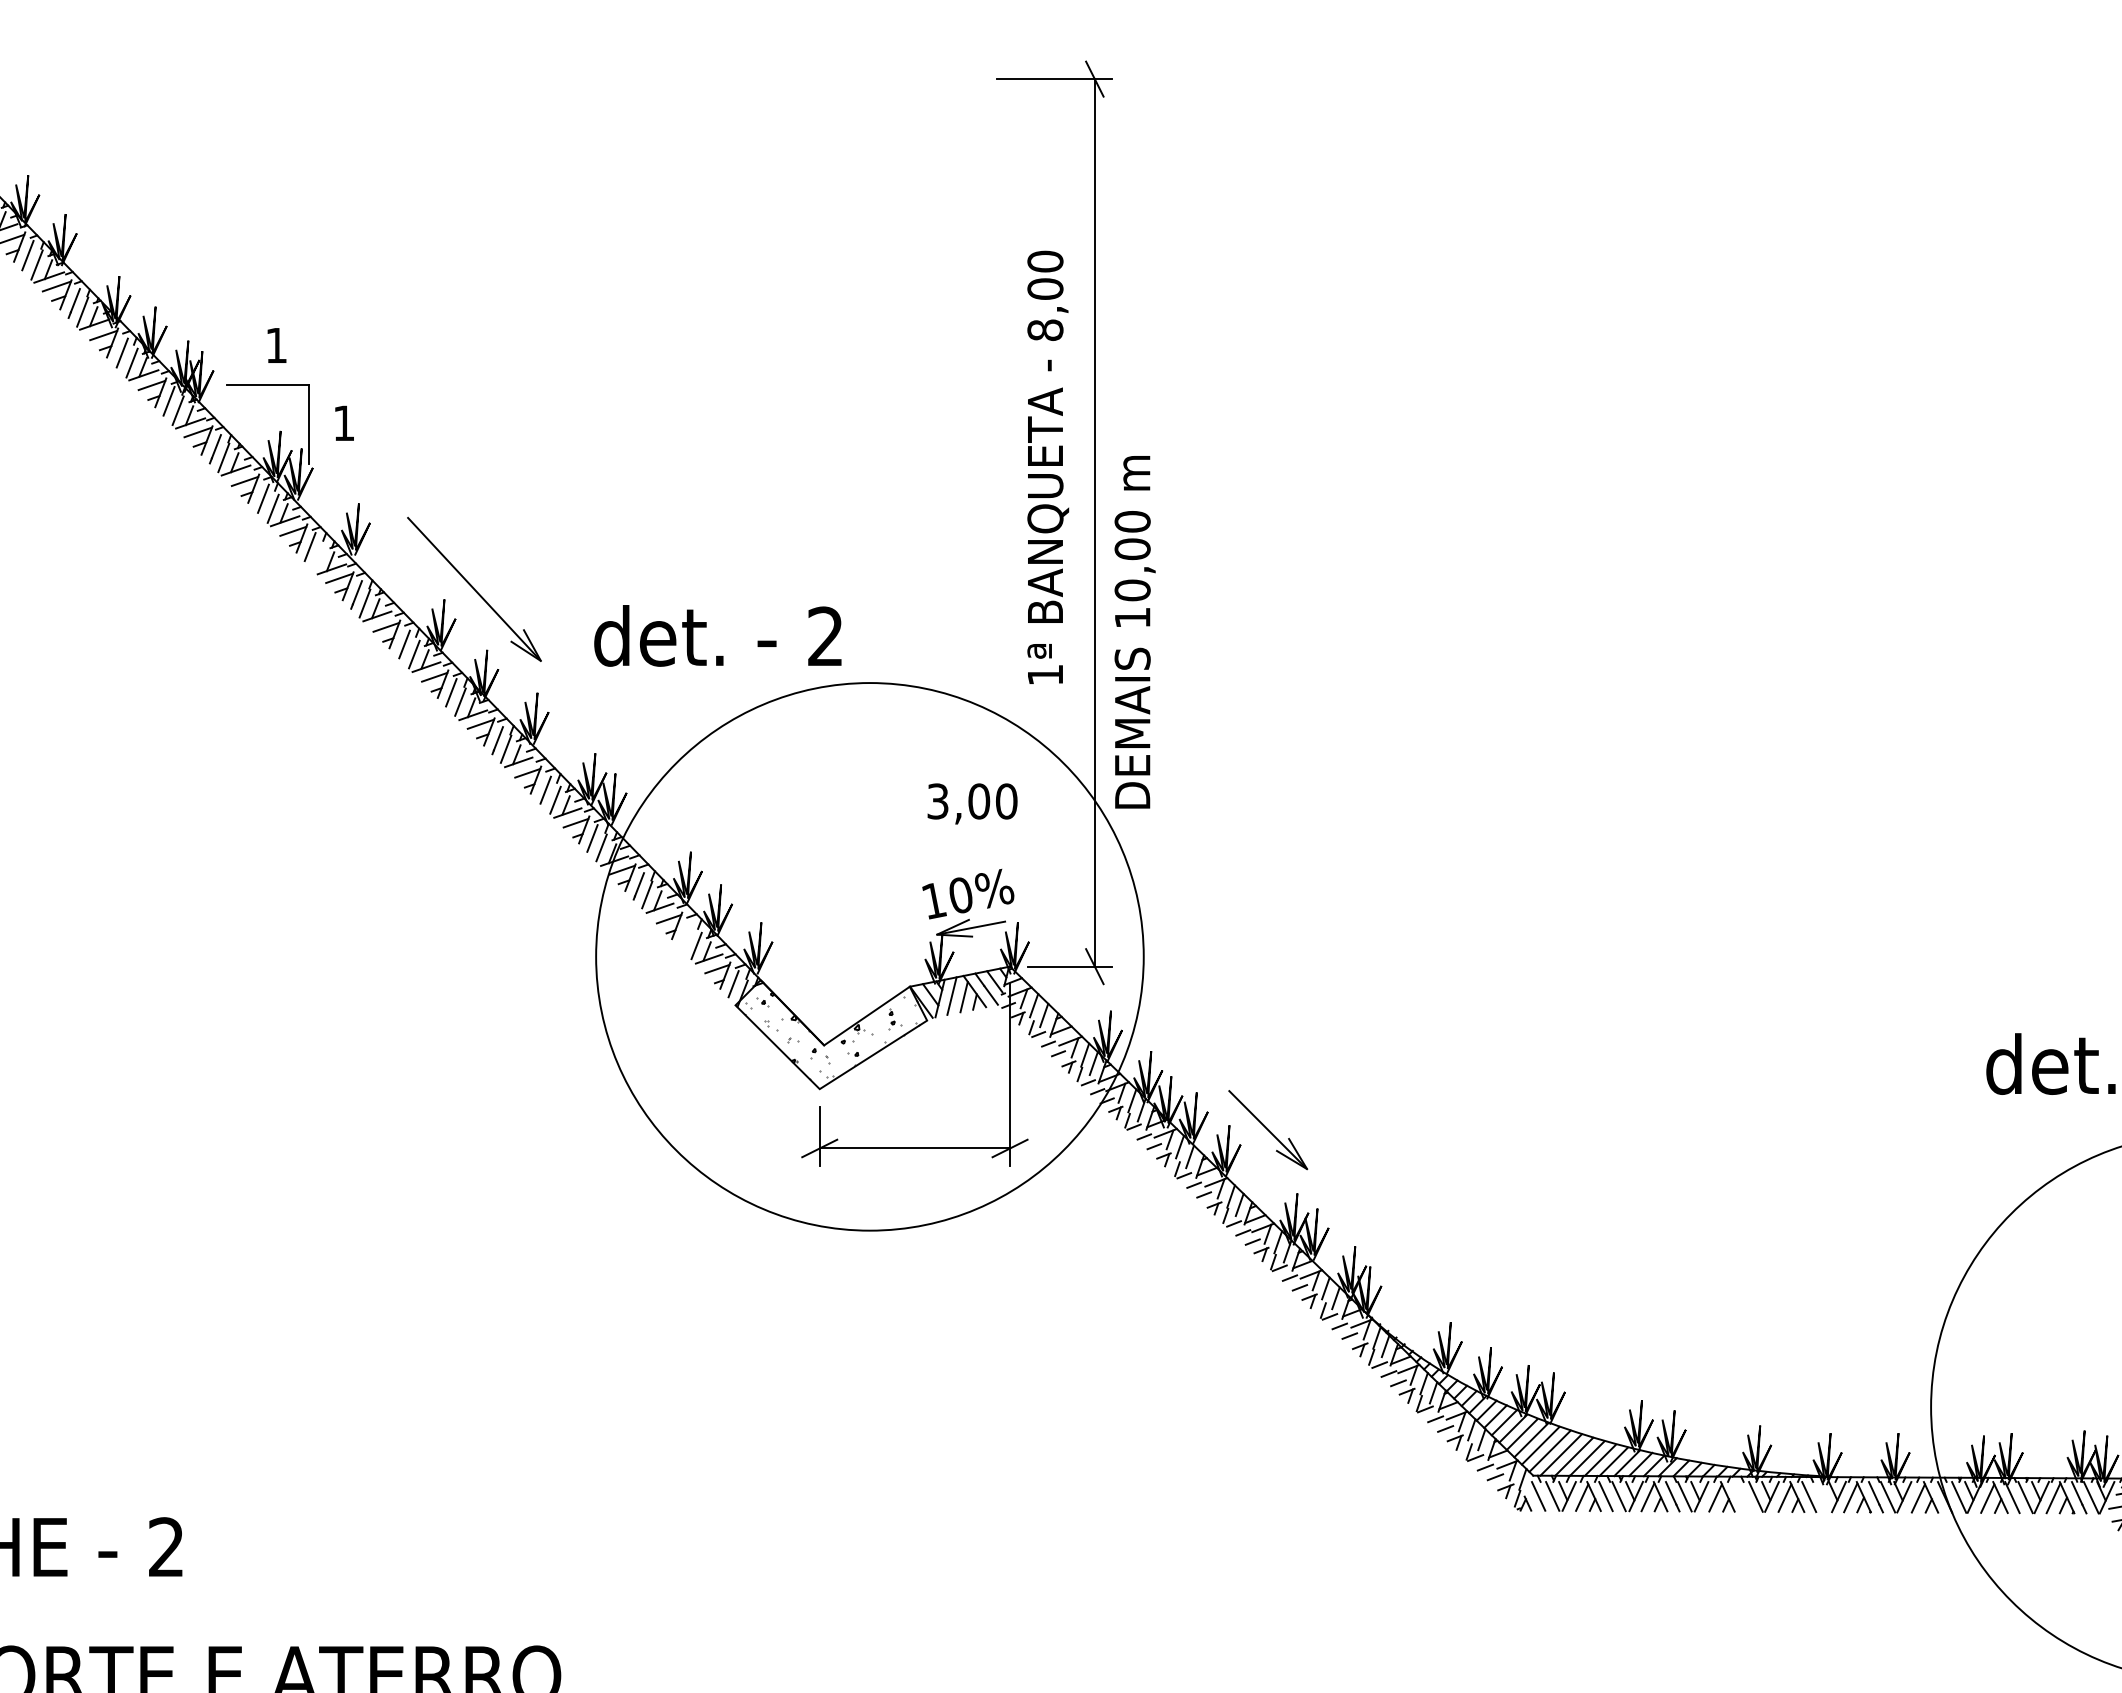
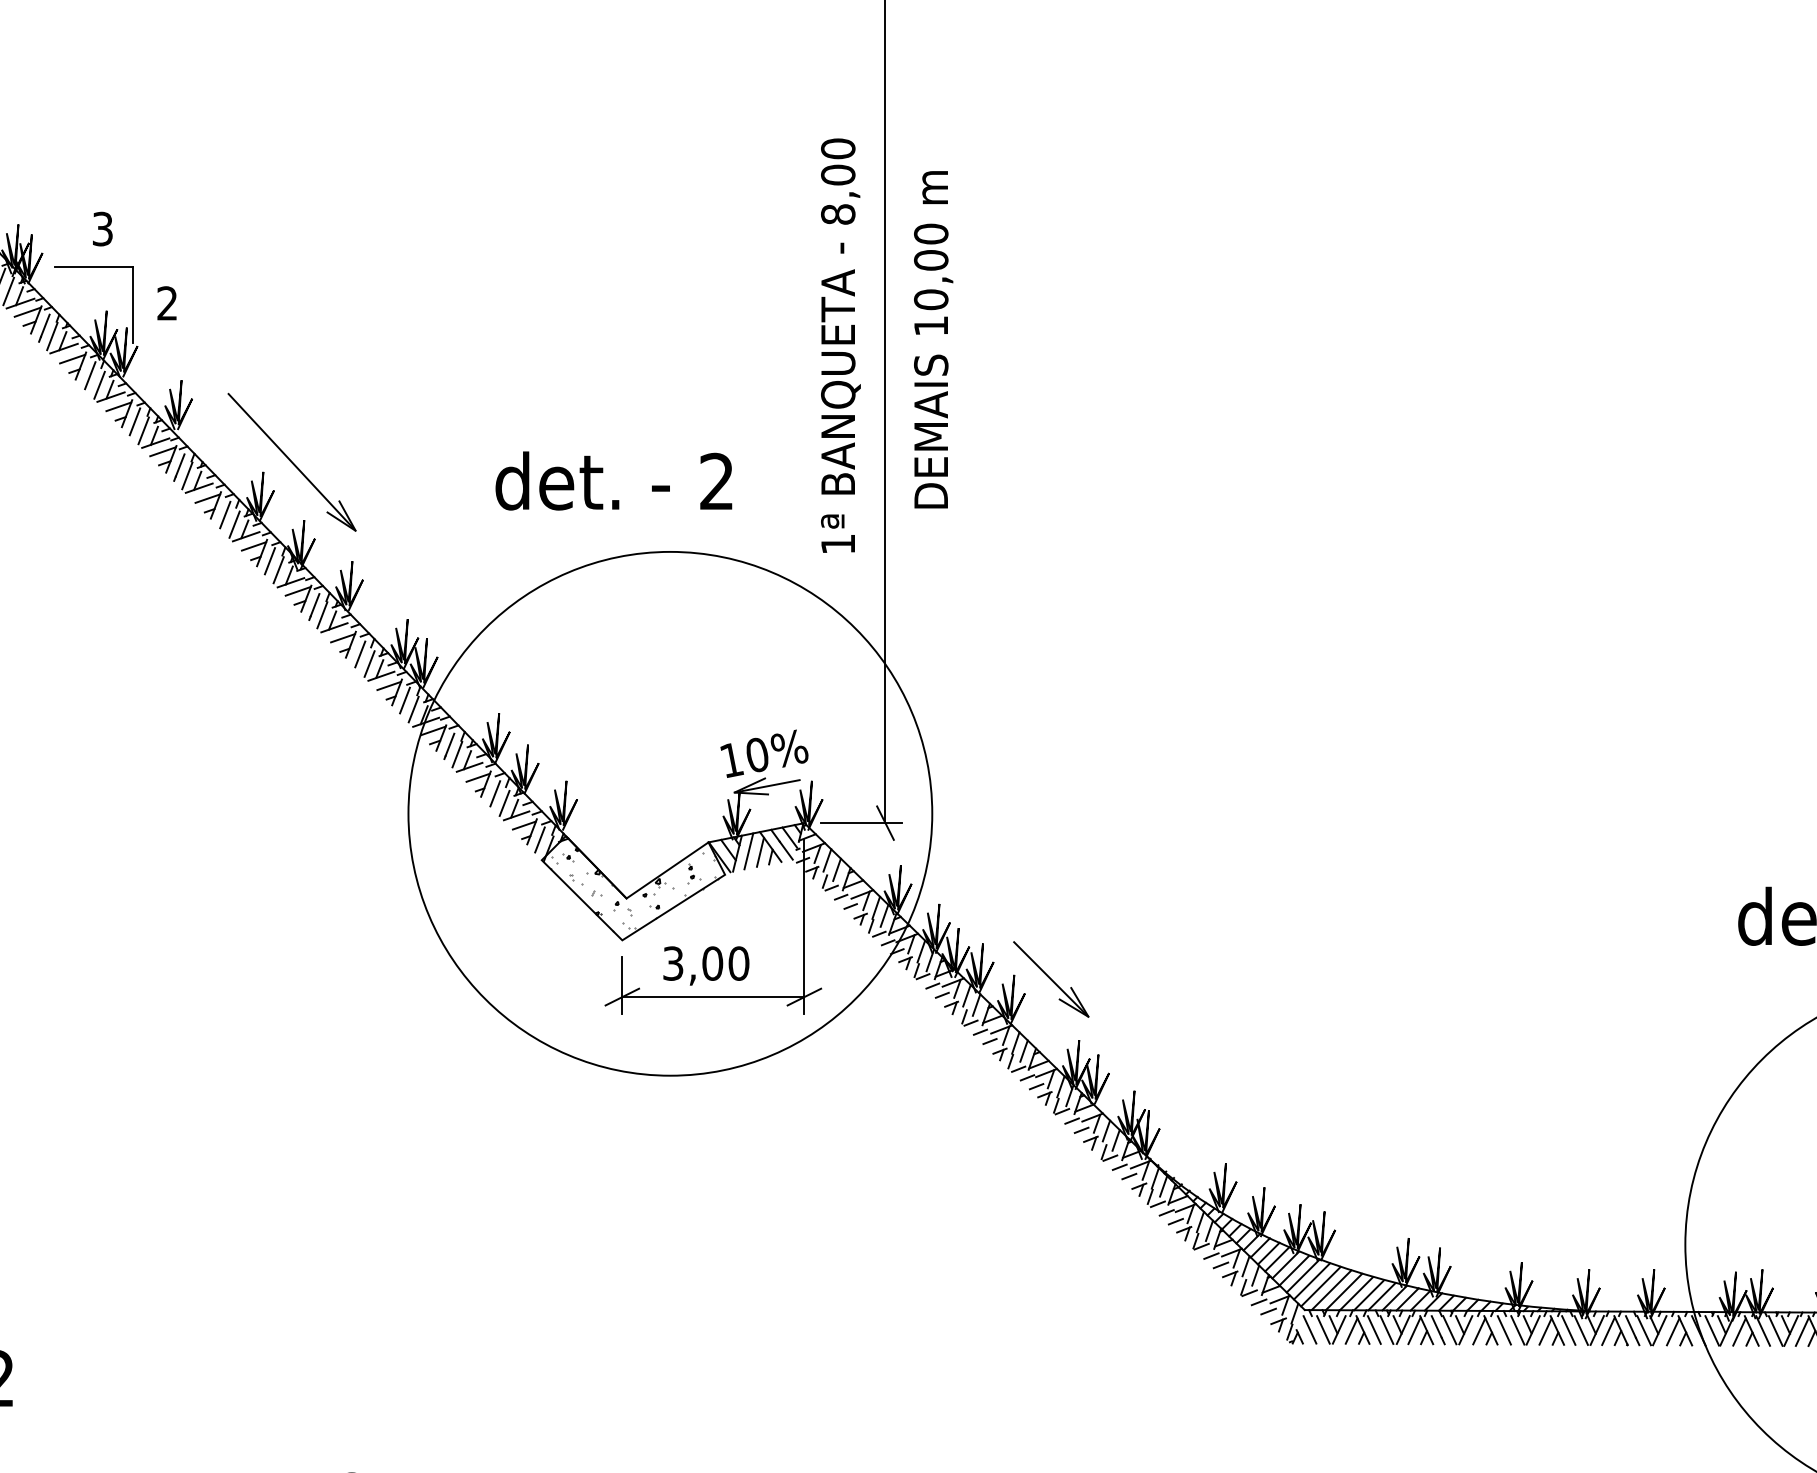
text: (276, 345) -> (102, 229), 1 -> 3
text: (343, 422) -> (166, 302), 1 -> 2
line: (318, 556) -> (142, 430), added
text: (1134, 632) -> (932, 340), moved
text: (717, 635) -> (613, 480), moved
text: (972, 803) -> (706, 965), moved
line: (686, 935) -> (494, 793), added
line: (1741, 1496) -> (1504, 1329), added
line: (1822, 1497) -> (1581, 1330), added

